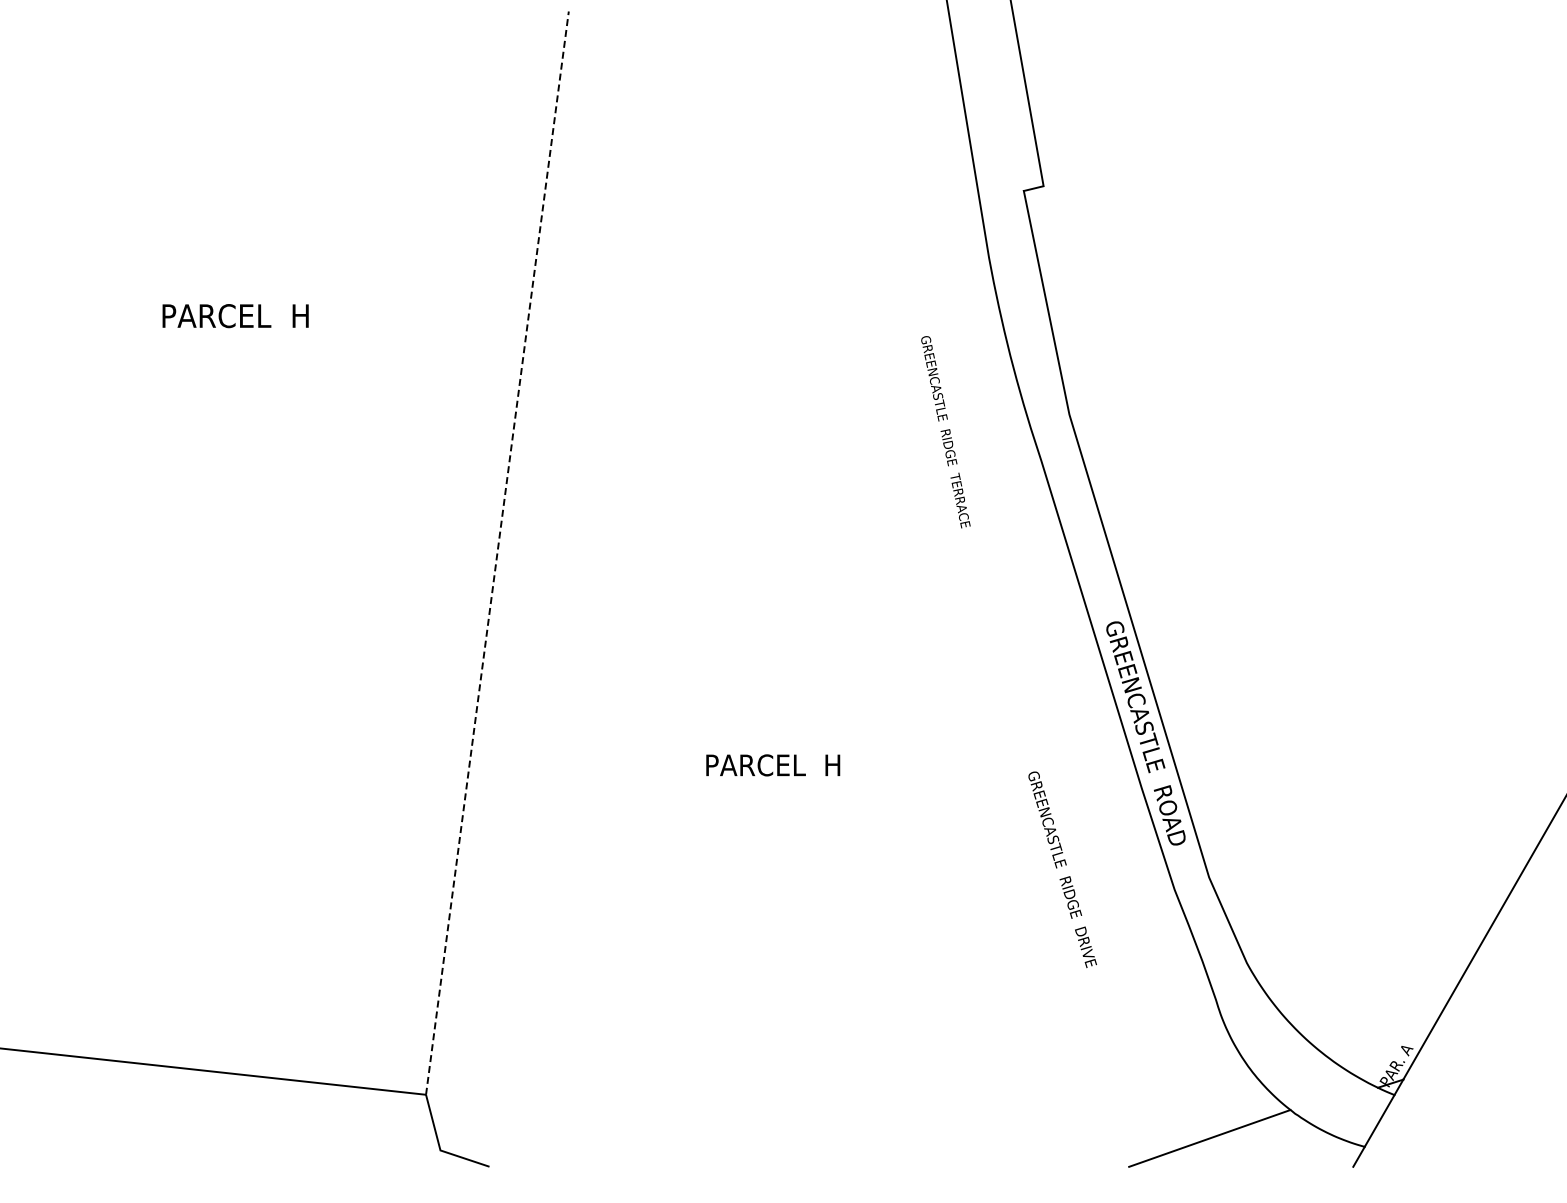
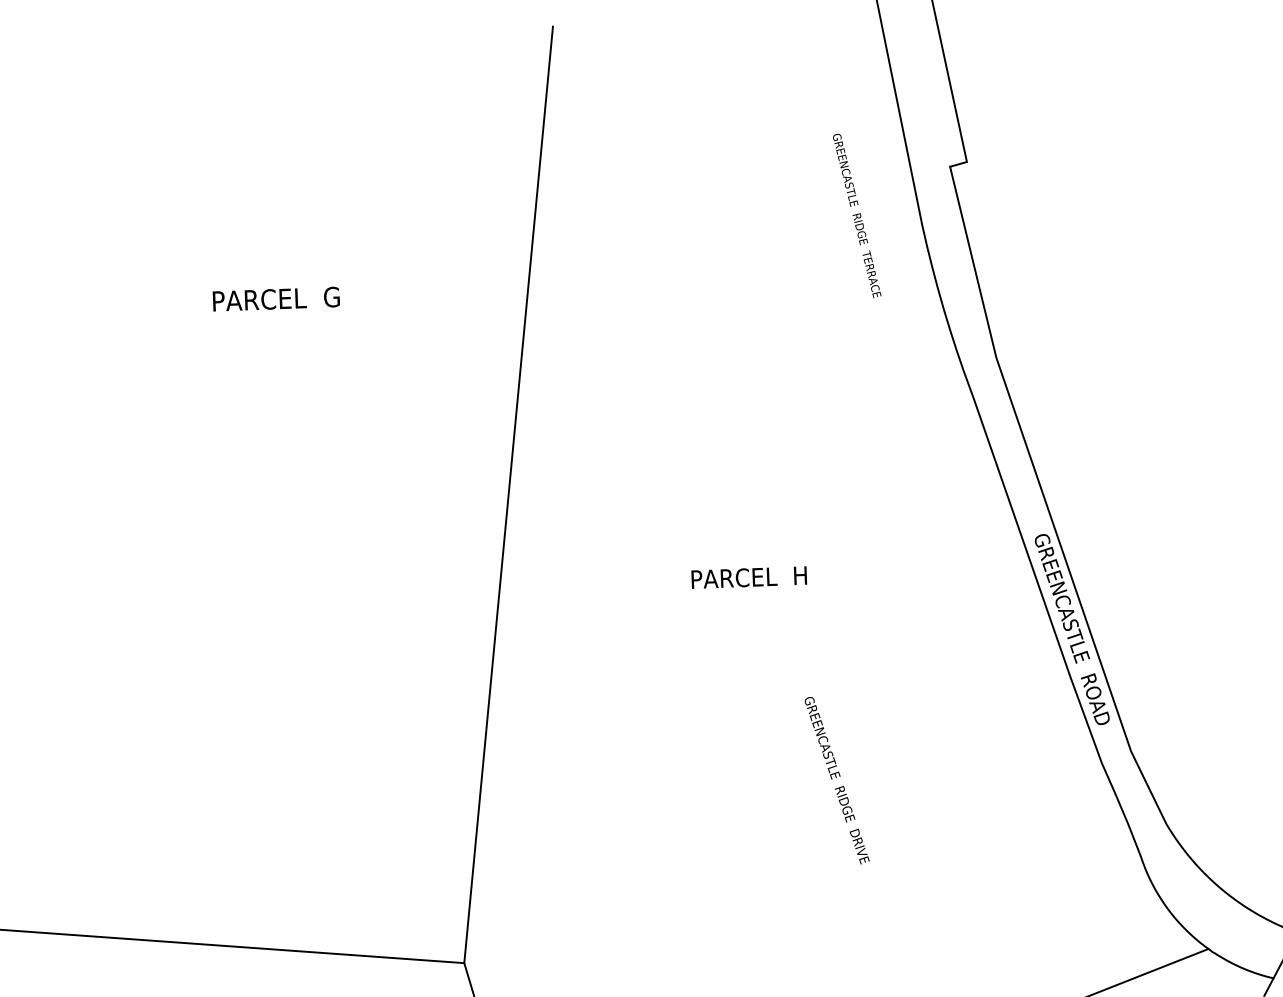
text: (300, 316) -> (331, 297), PARCEL  H -> PARCEL  G
text: (945, 432) -> (856, 216), moved
line: (497, 552) -> (508, 494), dashed -> solid
text: (773, 765) -> (749, 577), moved
text: (1062, 869) -> (837, 780), moved

